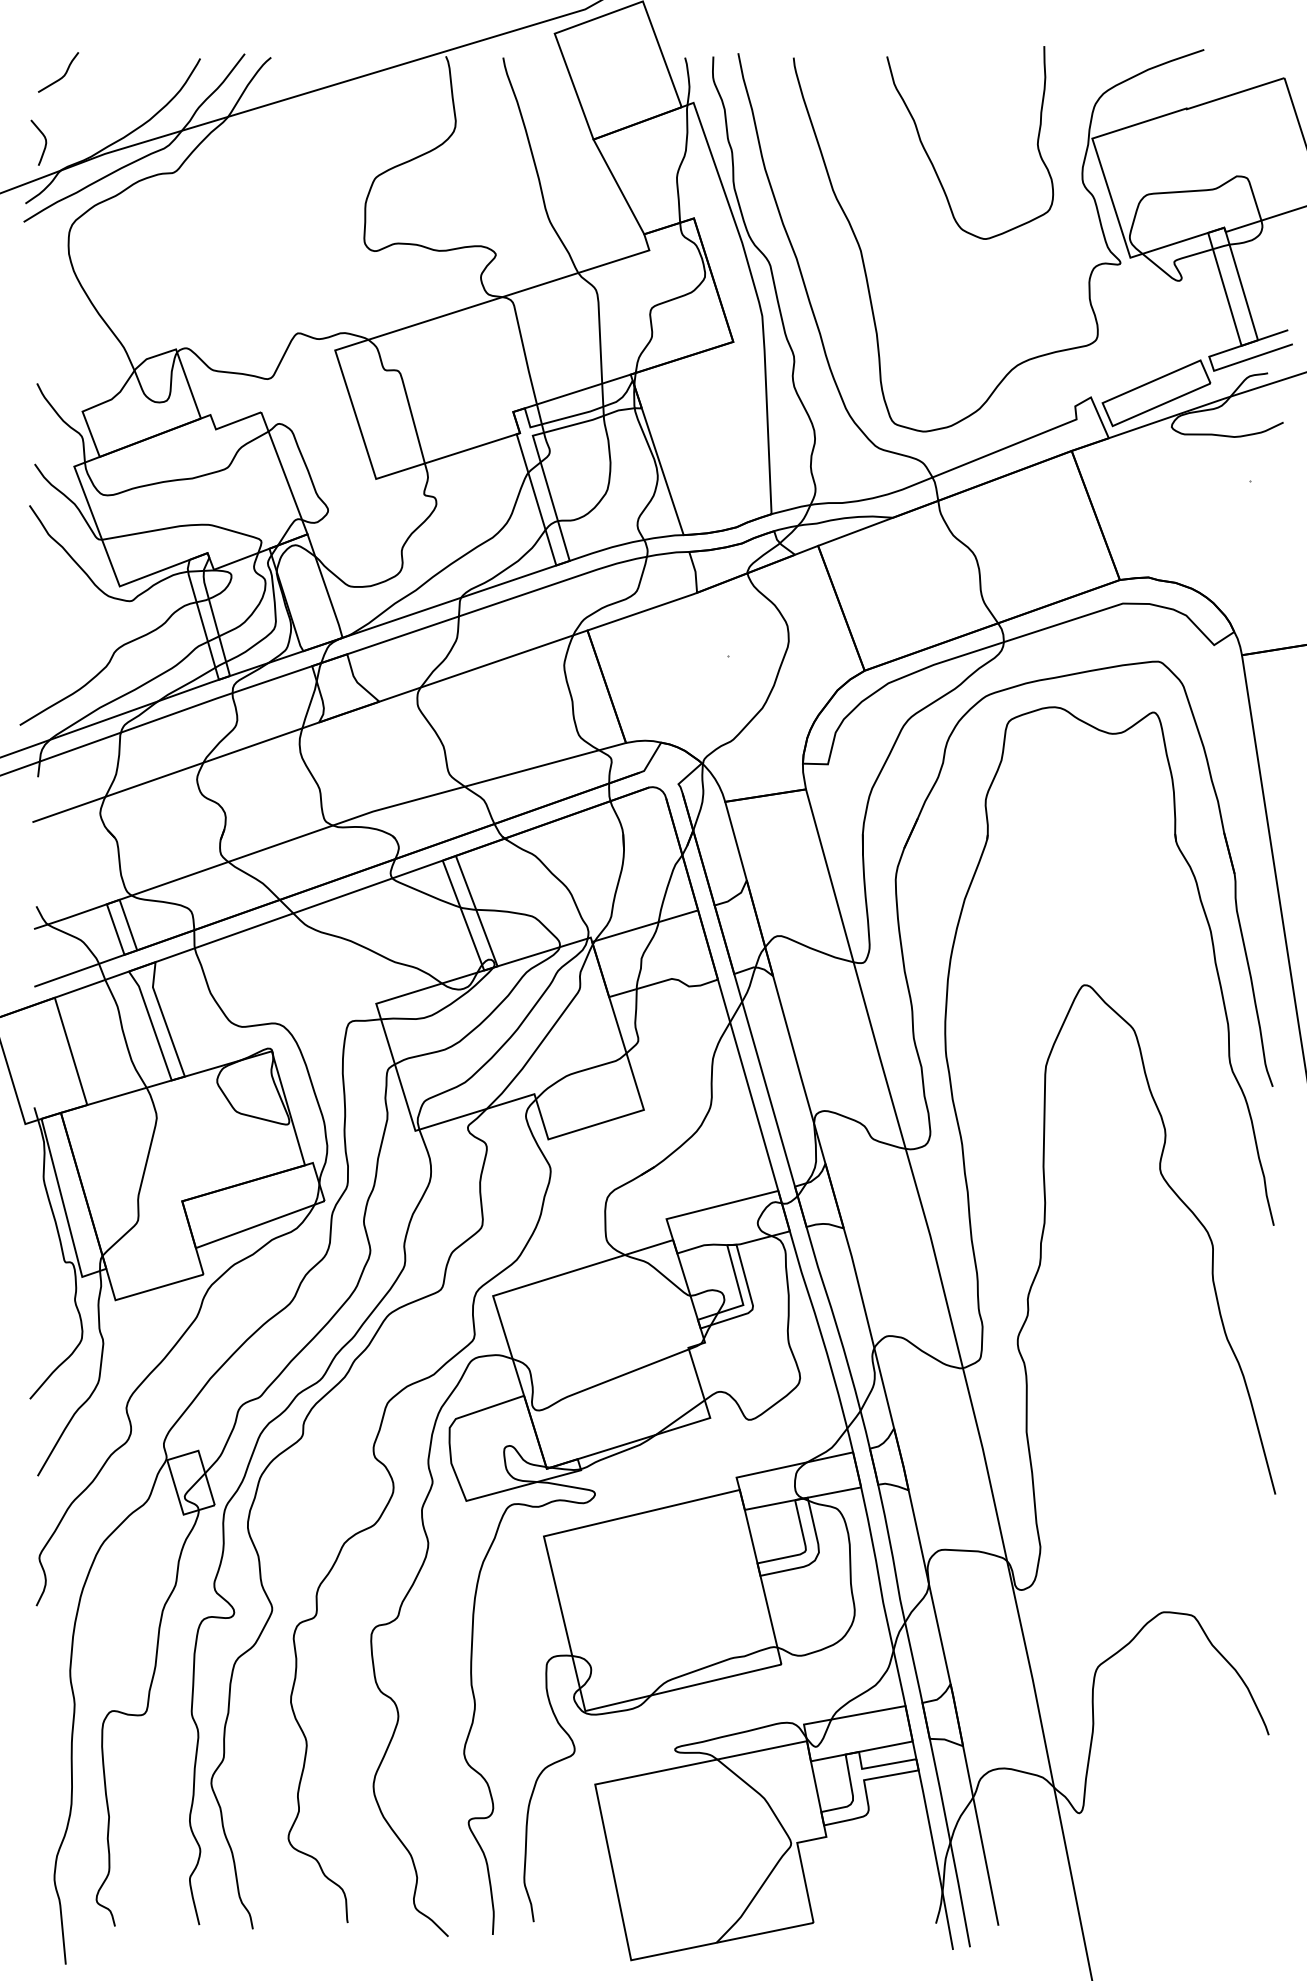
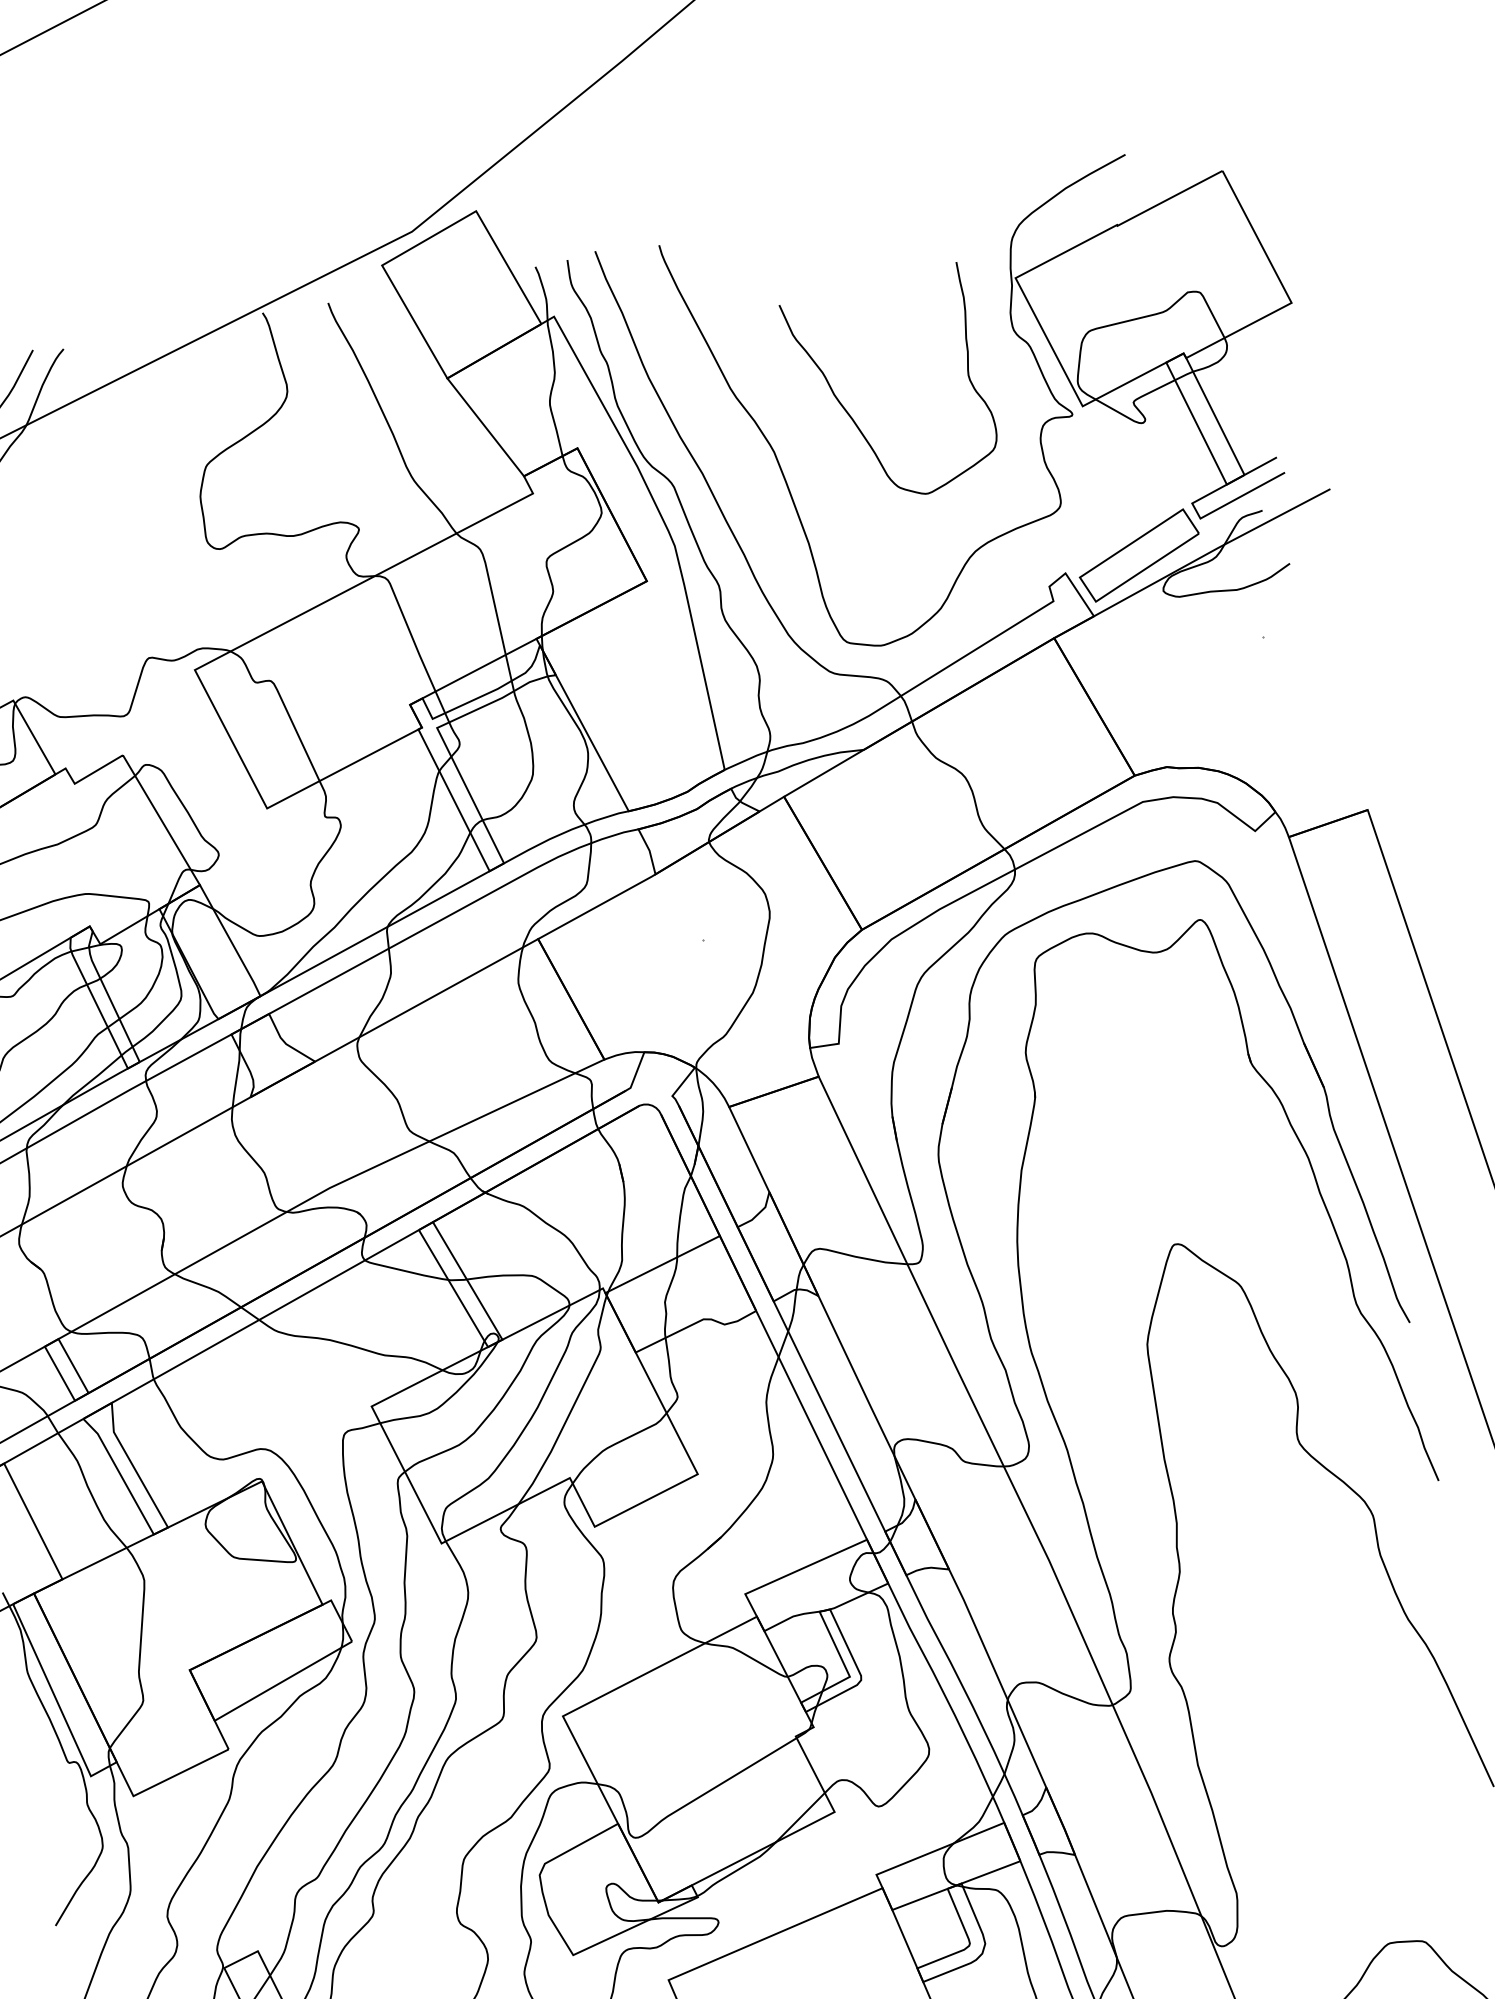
curve: (932, 162) -> (852, 416), moved

